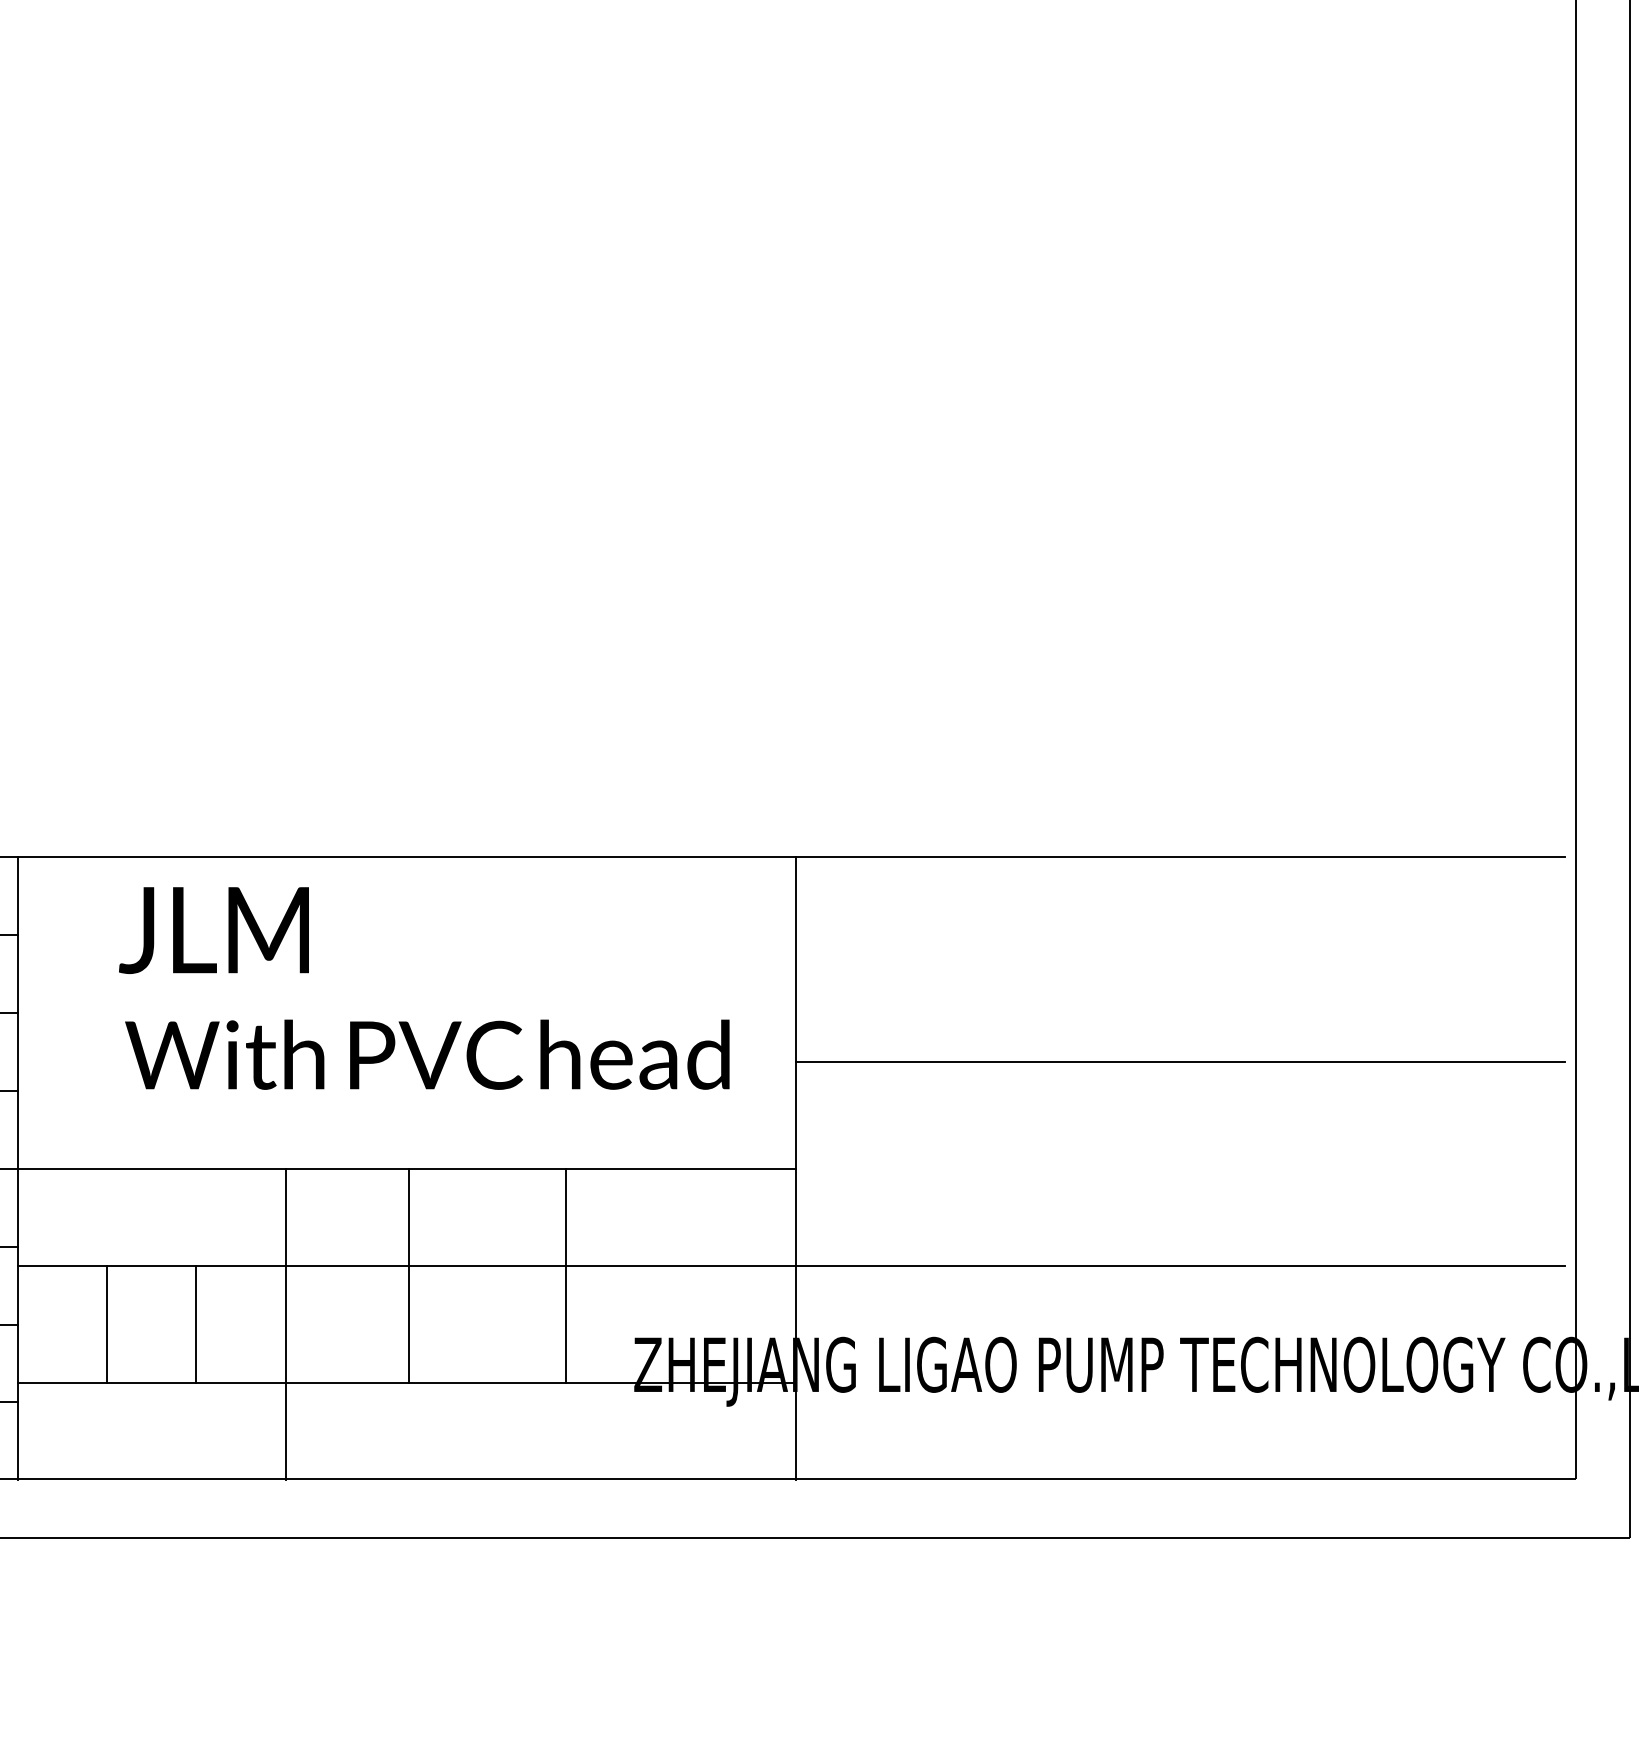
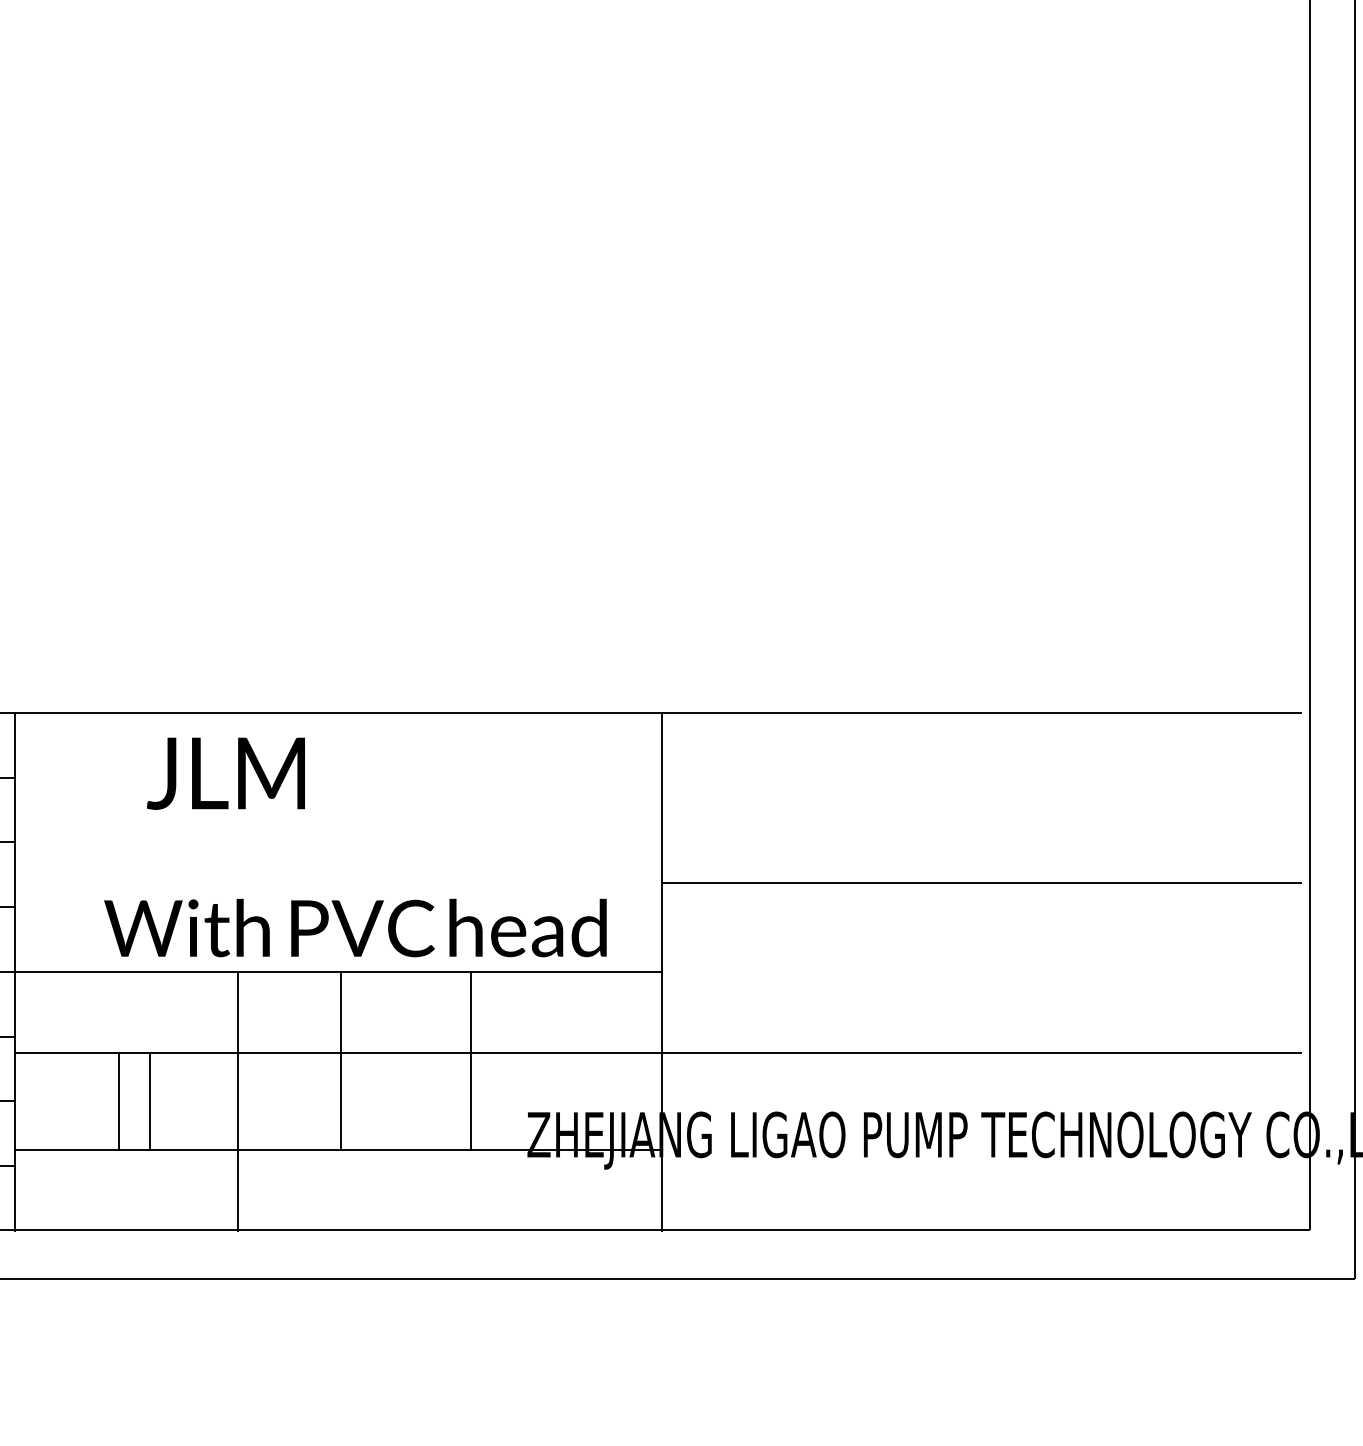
text: (213, 930) -> (225, 773), moved
text: (427, 1054) -> (355, 927), moved
line: (107, 1323) -> (150, 1100), moved
line: (196, 1323) -> (119, 1100), moved

